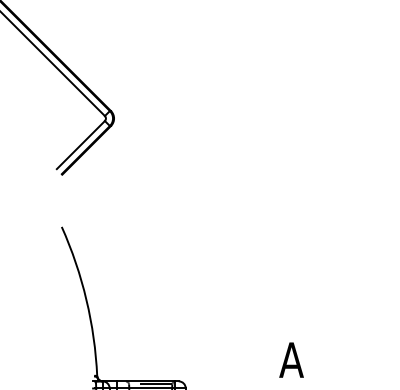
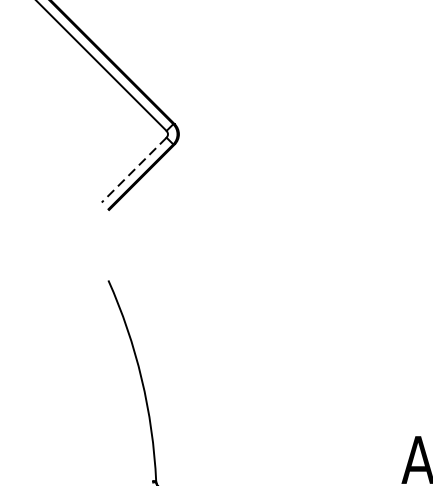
line: (80, 145) -> (133, 170), solid -> dashed

